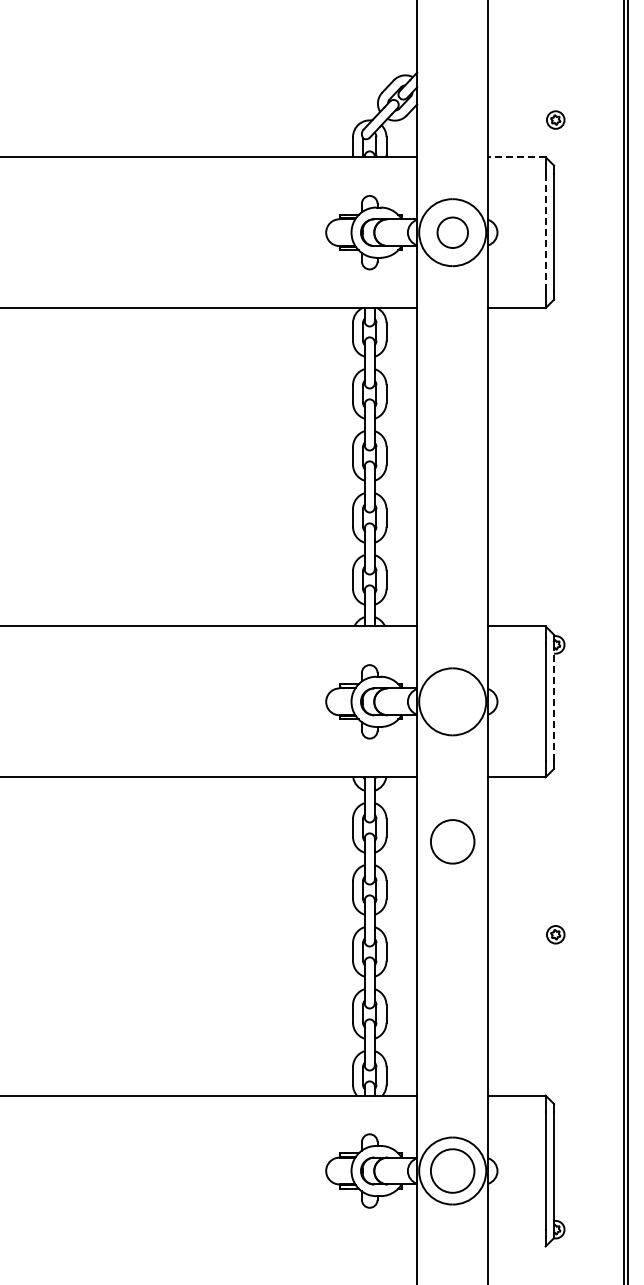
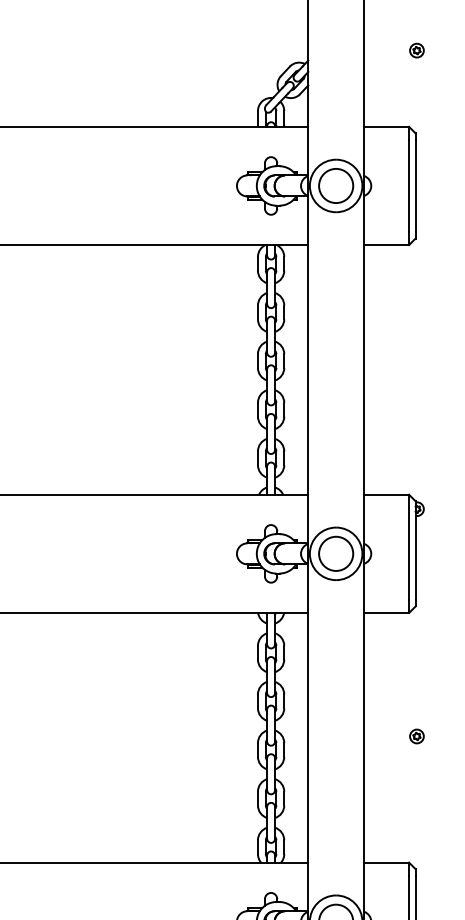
part: (555, 119) -> (416, 50), moved
line: (516, 157) -> (386, 127), dashed -> solid
circle: (452, 232) -> (335, 185), size x1.43
line: (545, 232) -> (408, 185), dashed -> solid
line: (554, 701) -> (415, 553), dashed -> solid
circle: (452, 841) -> (335, 553), moved

